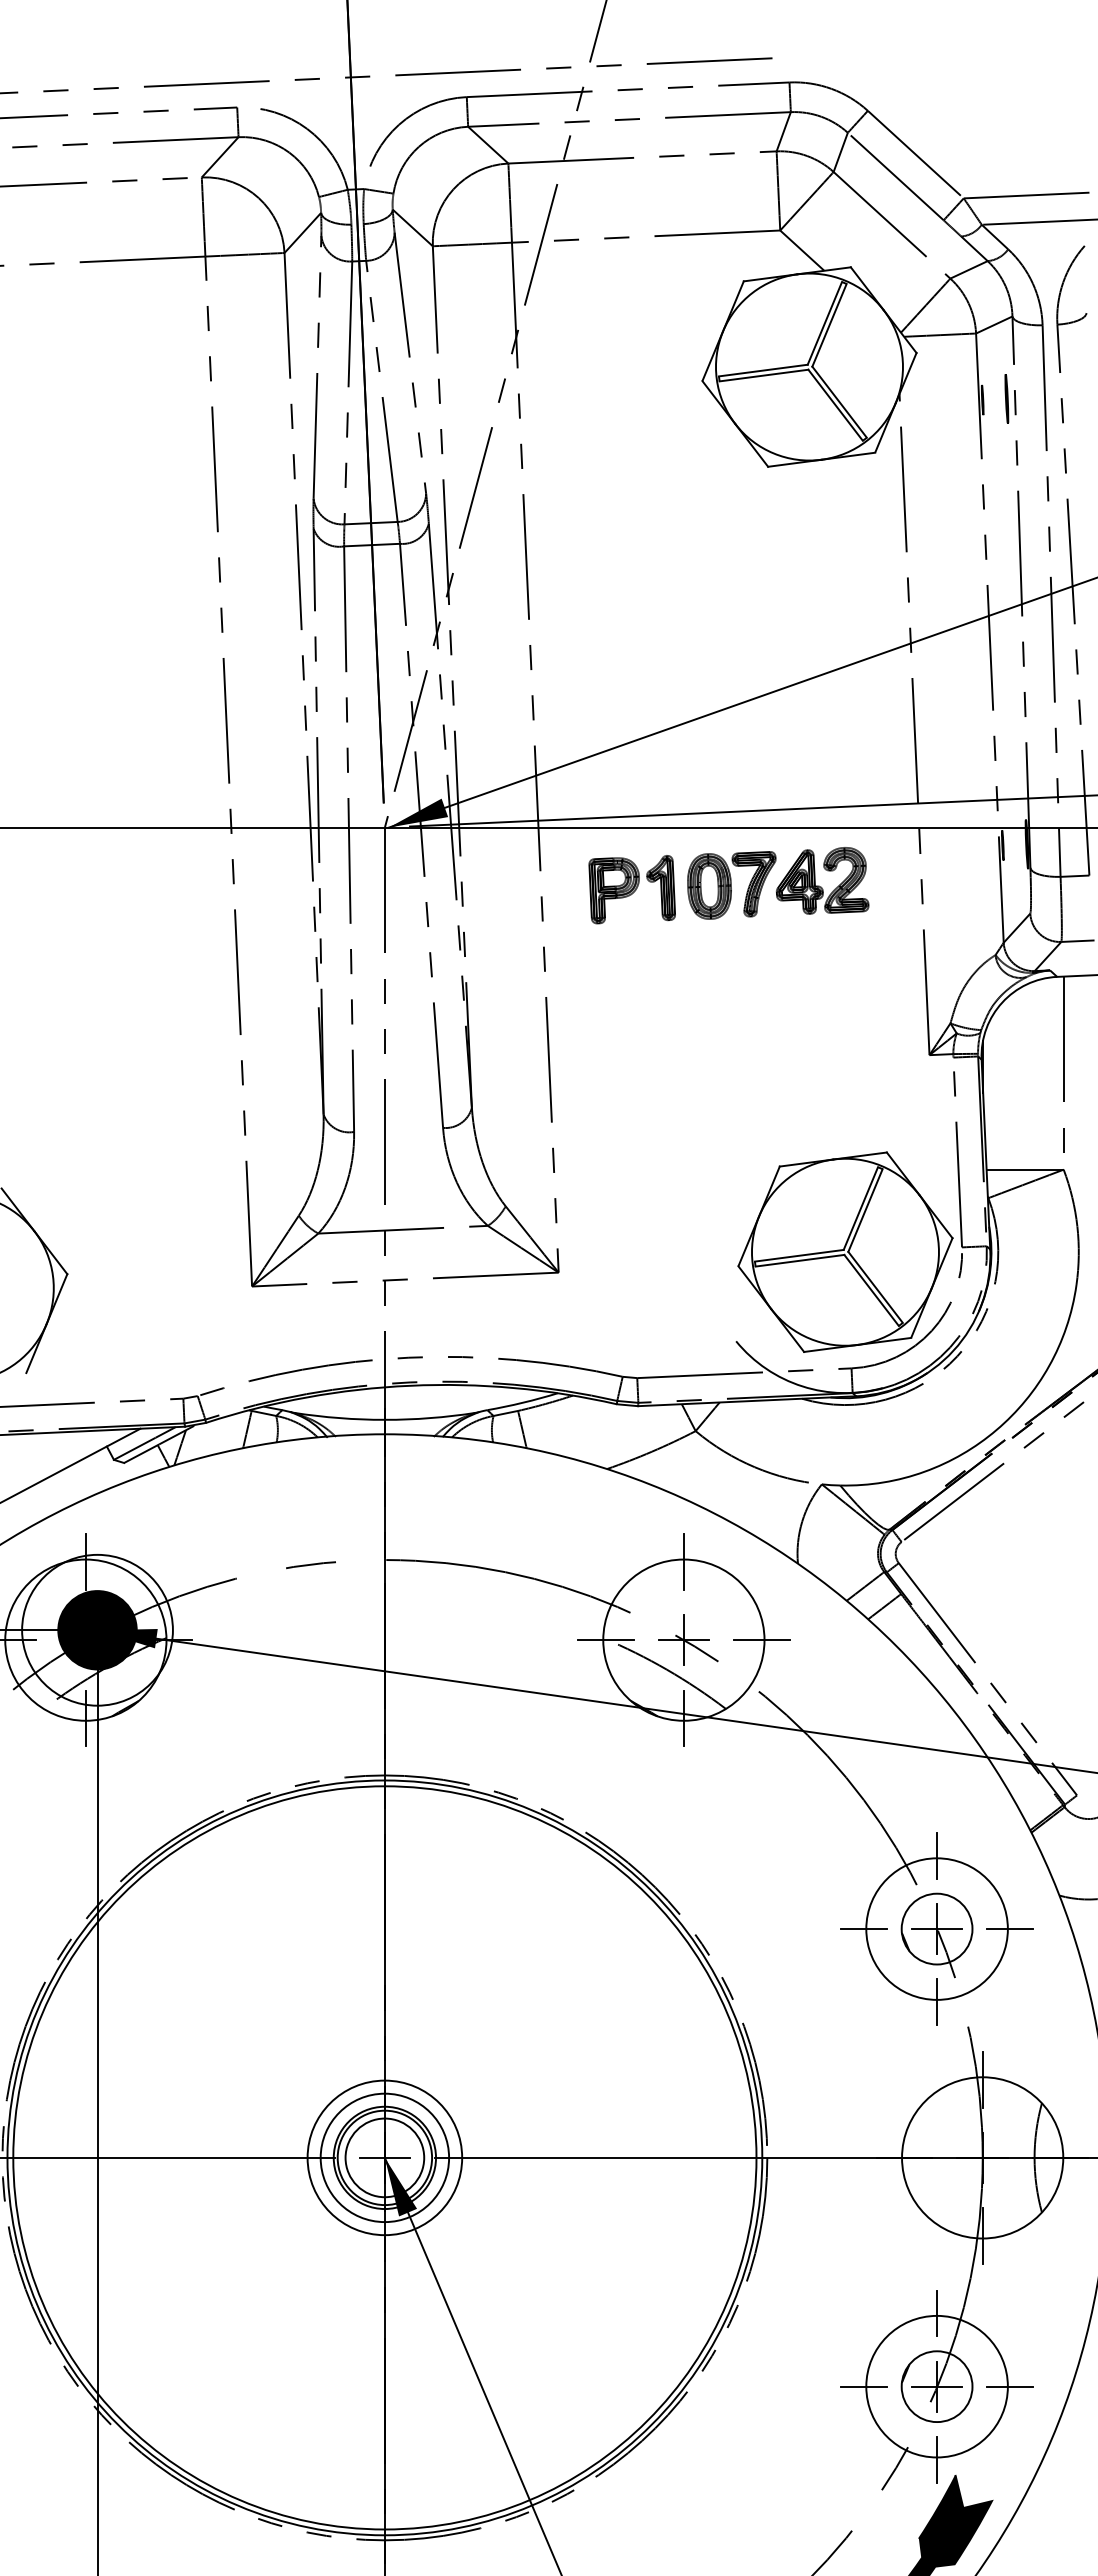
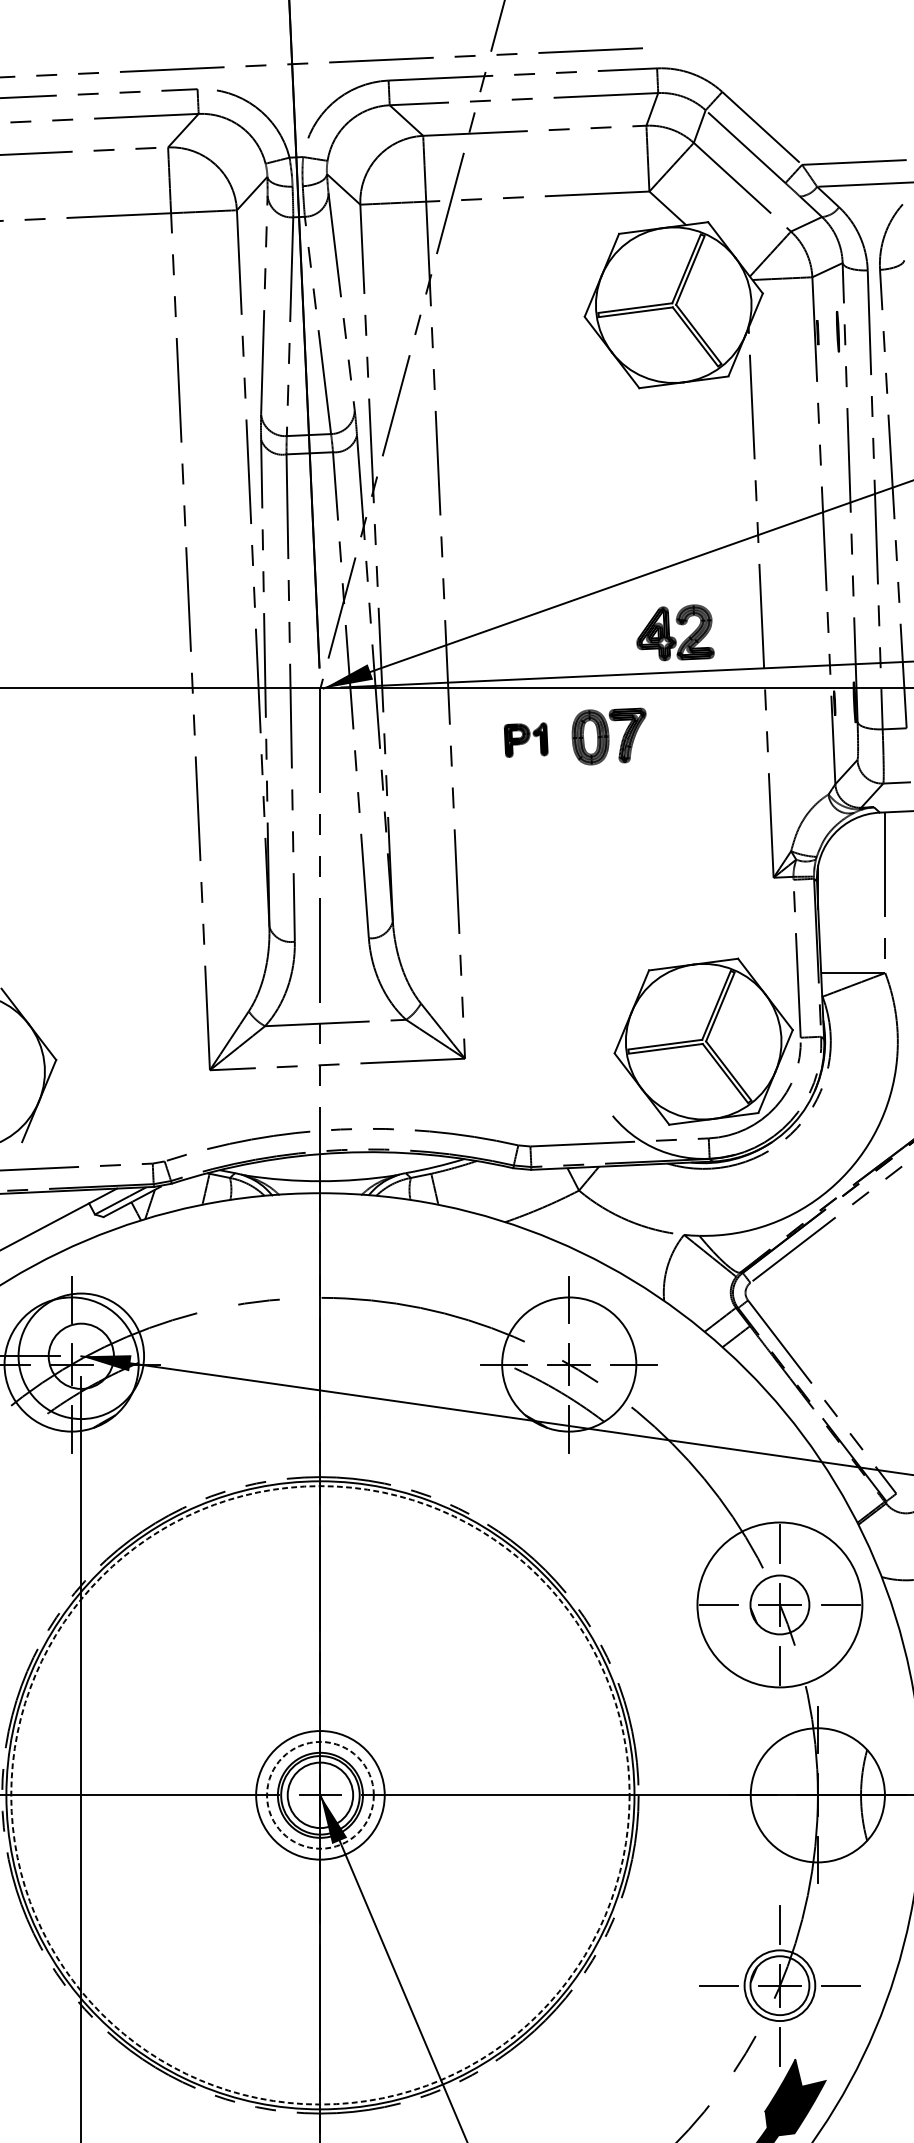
part: (822, 880) -> (675, 632), moved
part: (631, 889) -> (525, 739), size x0.6
fill: (97, 1630) -> (81, 1356), removed
circle: (936, 1928) -> (779, 1604), size x1.4
circle: (384, 2157) -> (320, 1795), solid -> dashed
circle: (384, 2157) -> (320, 1795), solid -> dashed
circle: (936, 2386) -> (779, 1985), size x0.6

